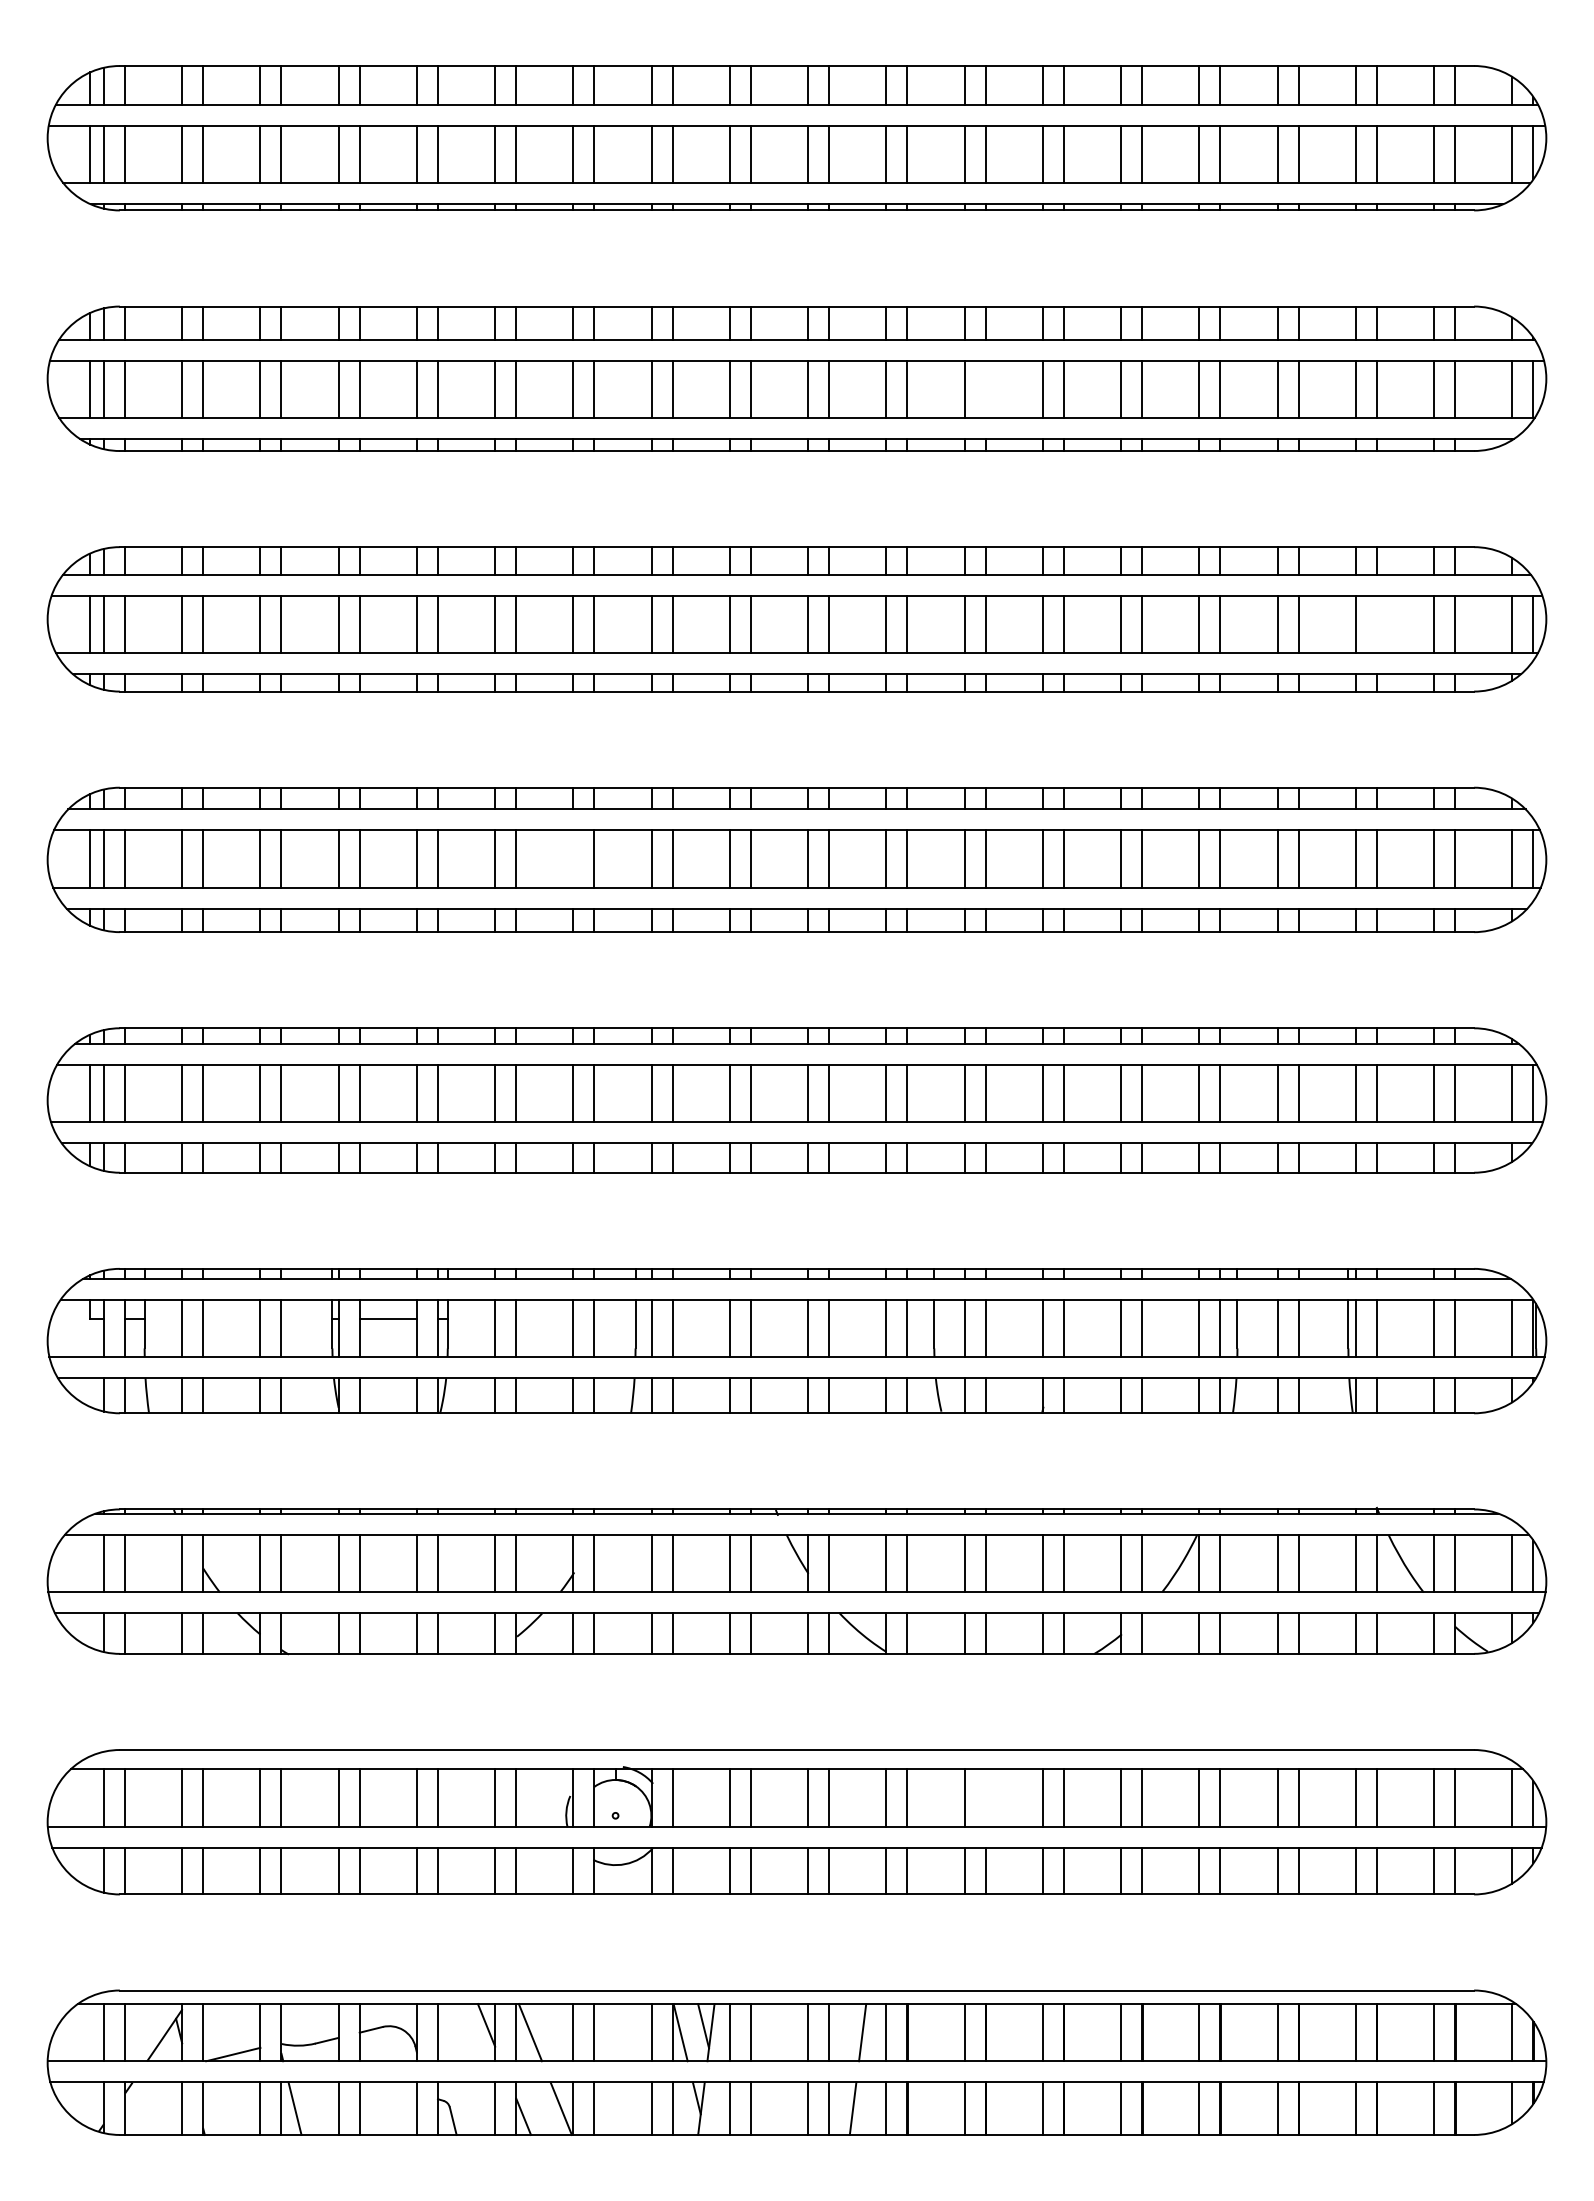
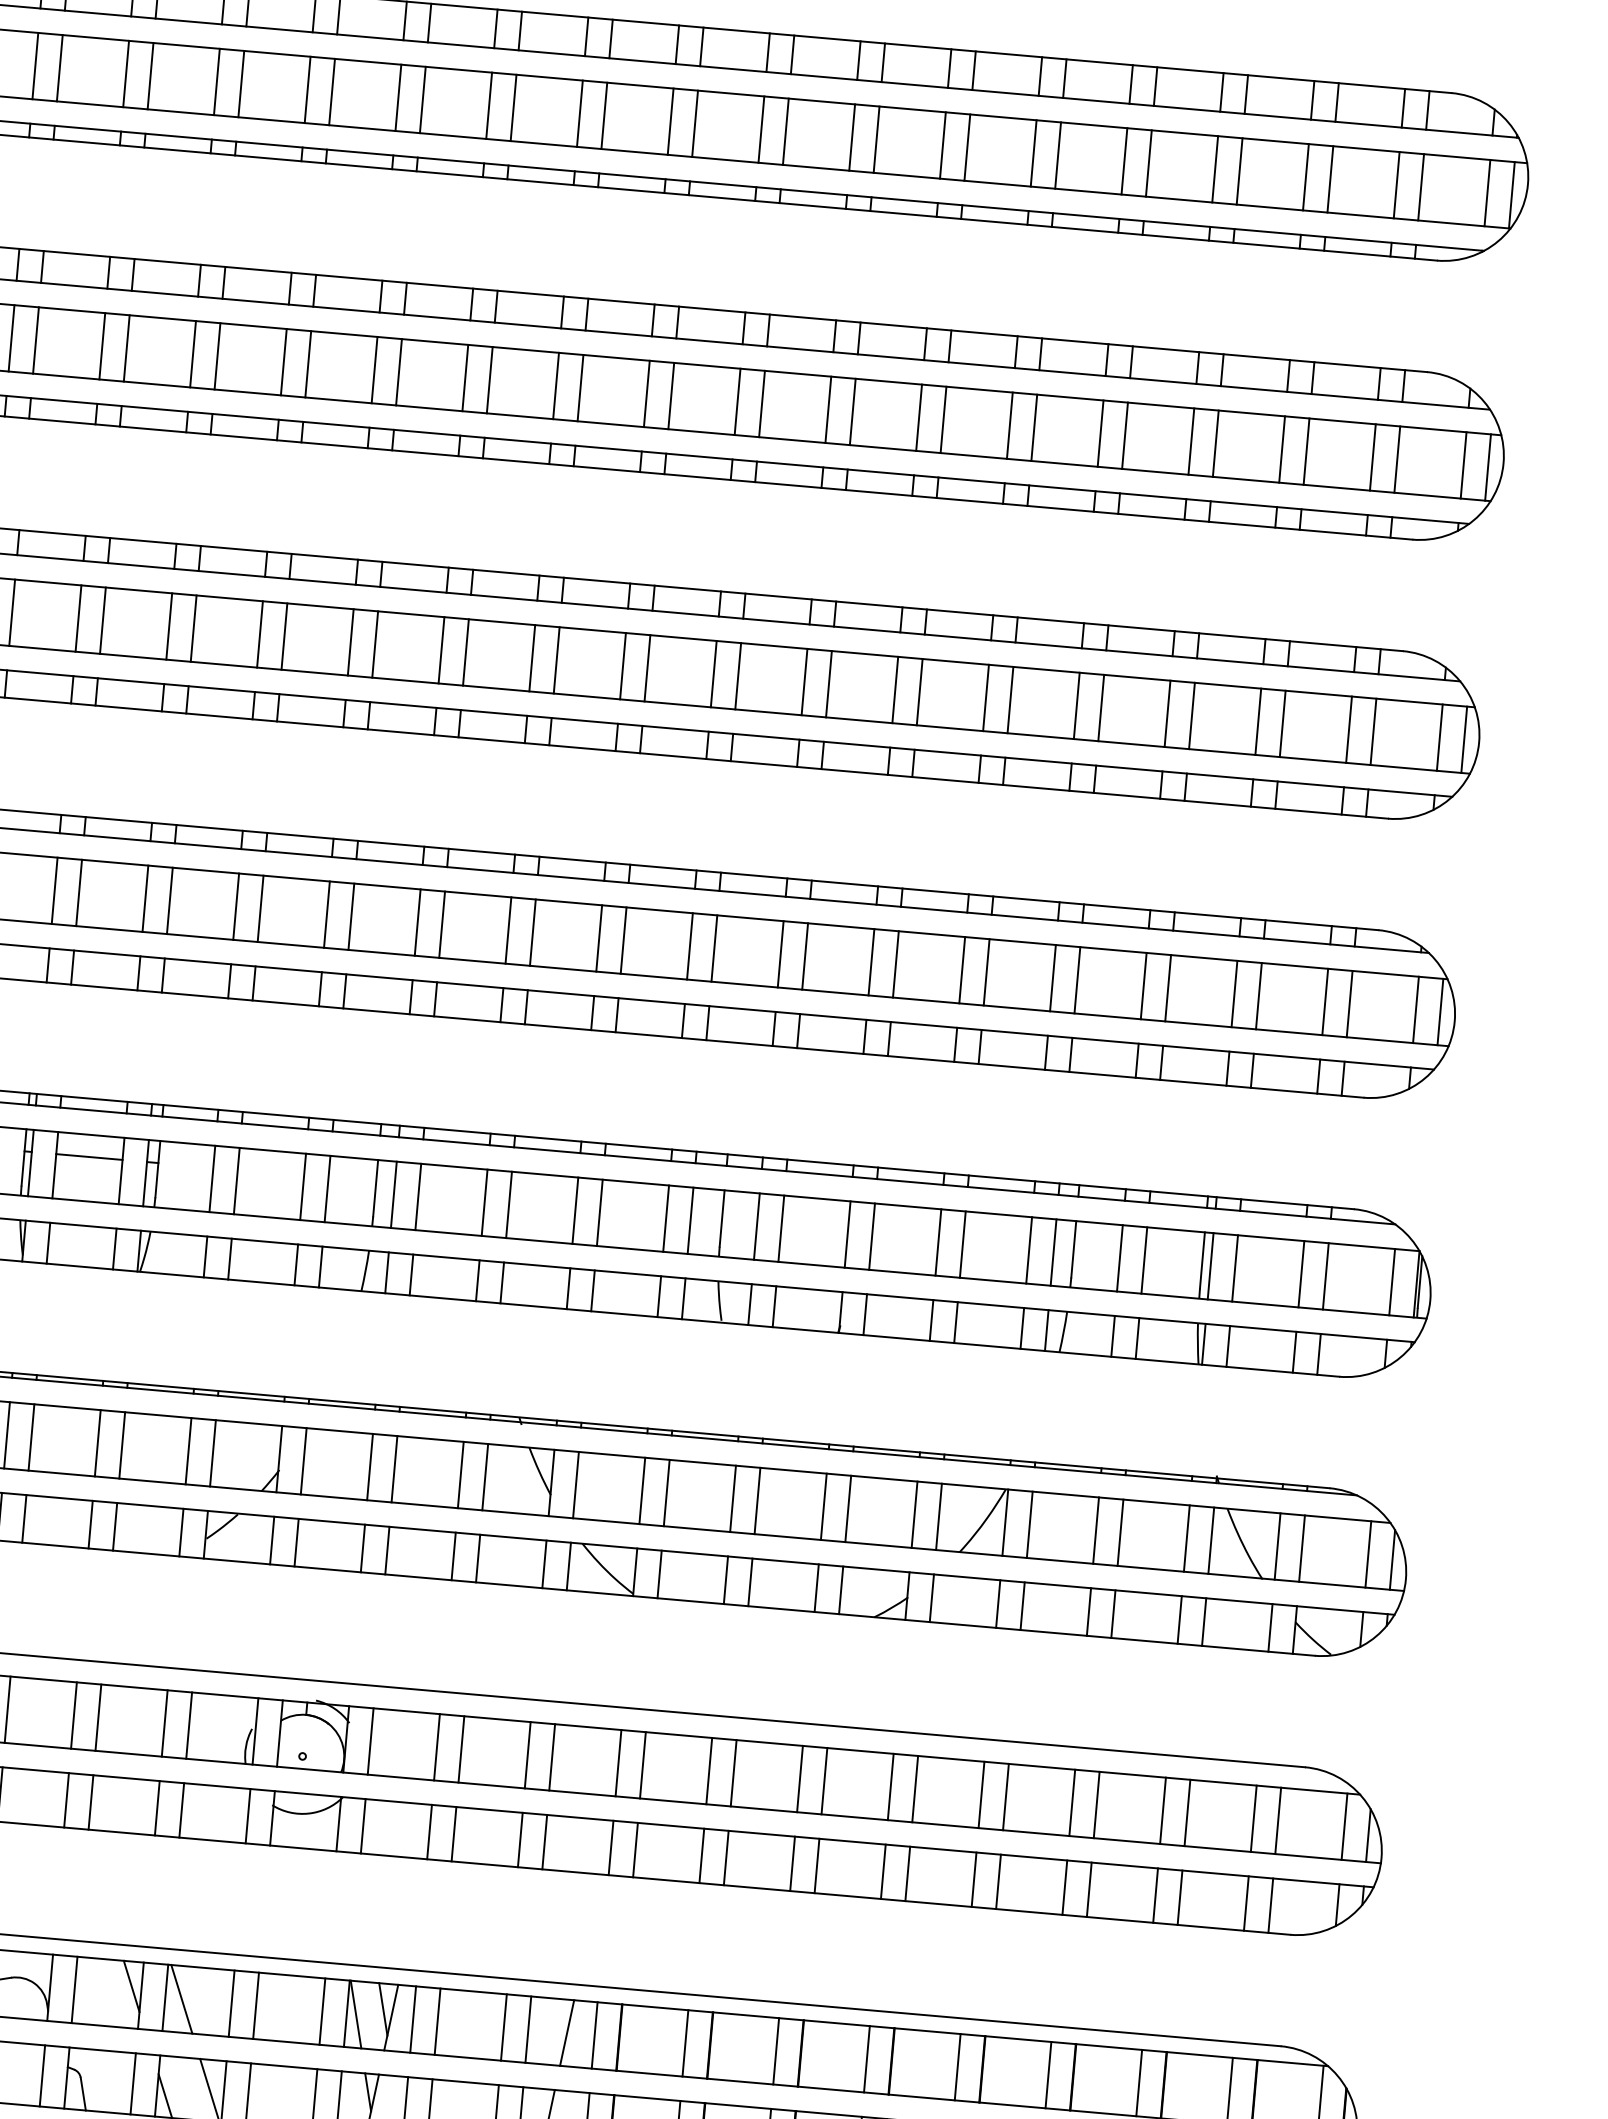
line: (985, 389) -> (876, 139), added
line: (1376, 623) -> (1306, 450), added
line: (573, 858) -> (350, 641), added
line: (985, 1797) -> (733, 1772), added

